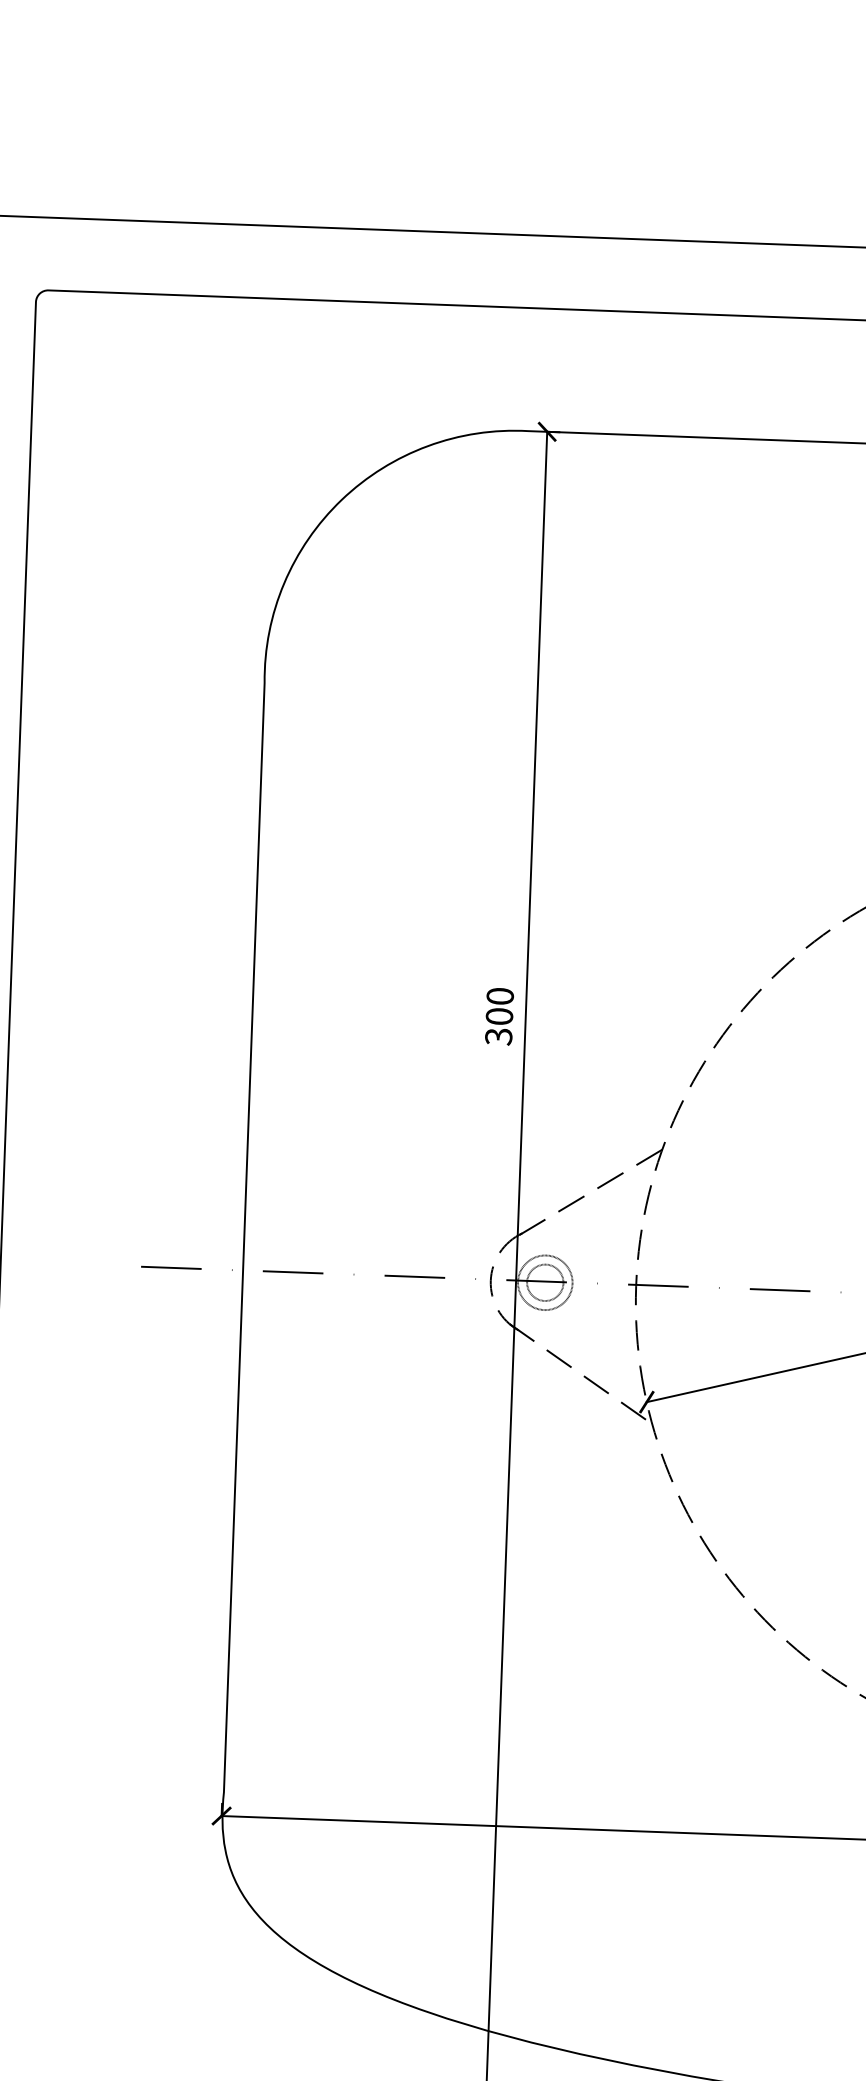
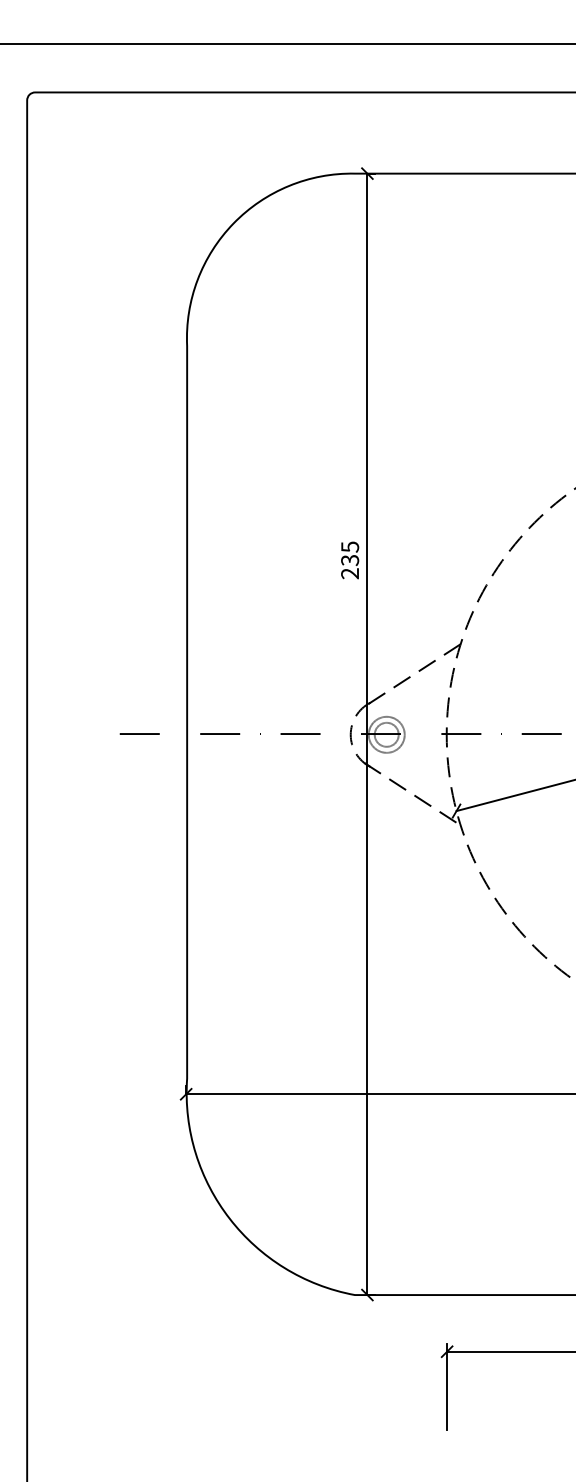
text: (500, 1016) -> (350, 560), 300 -> 235

